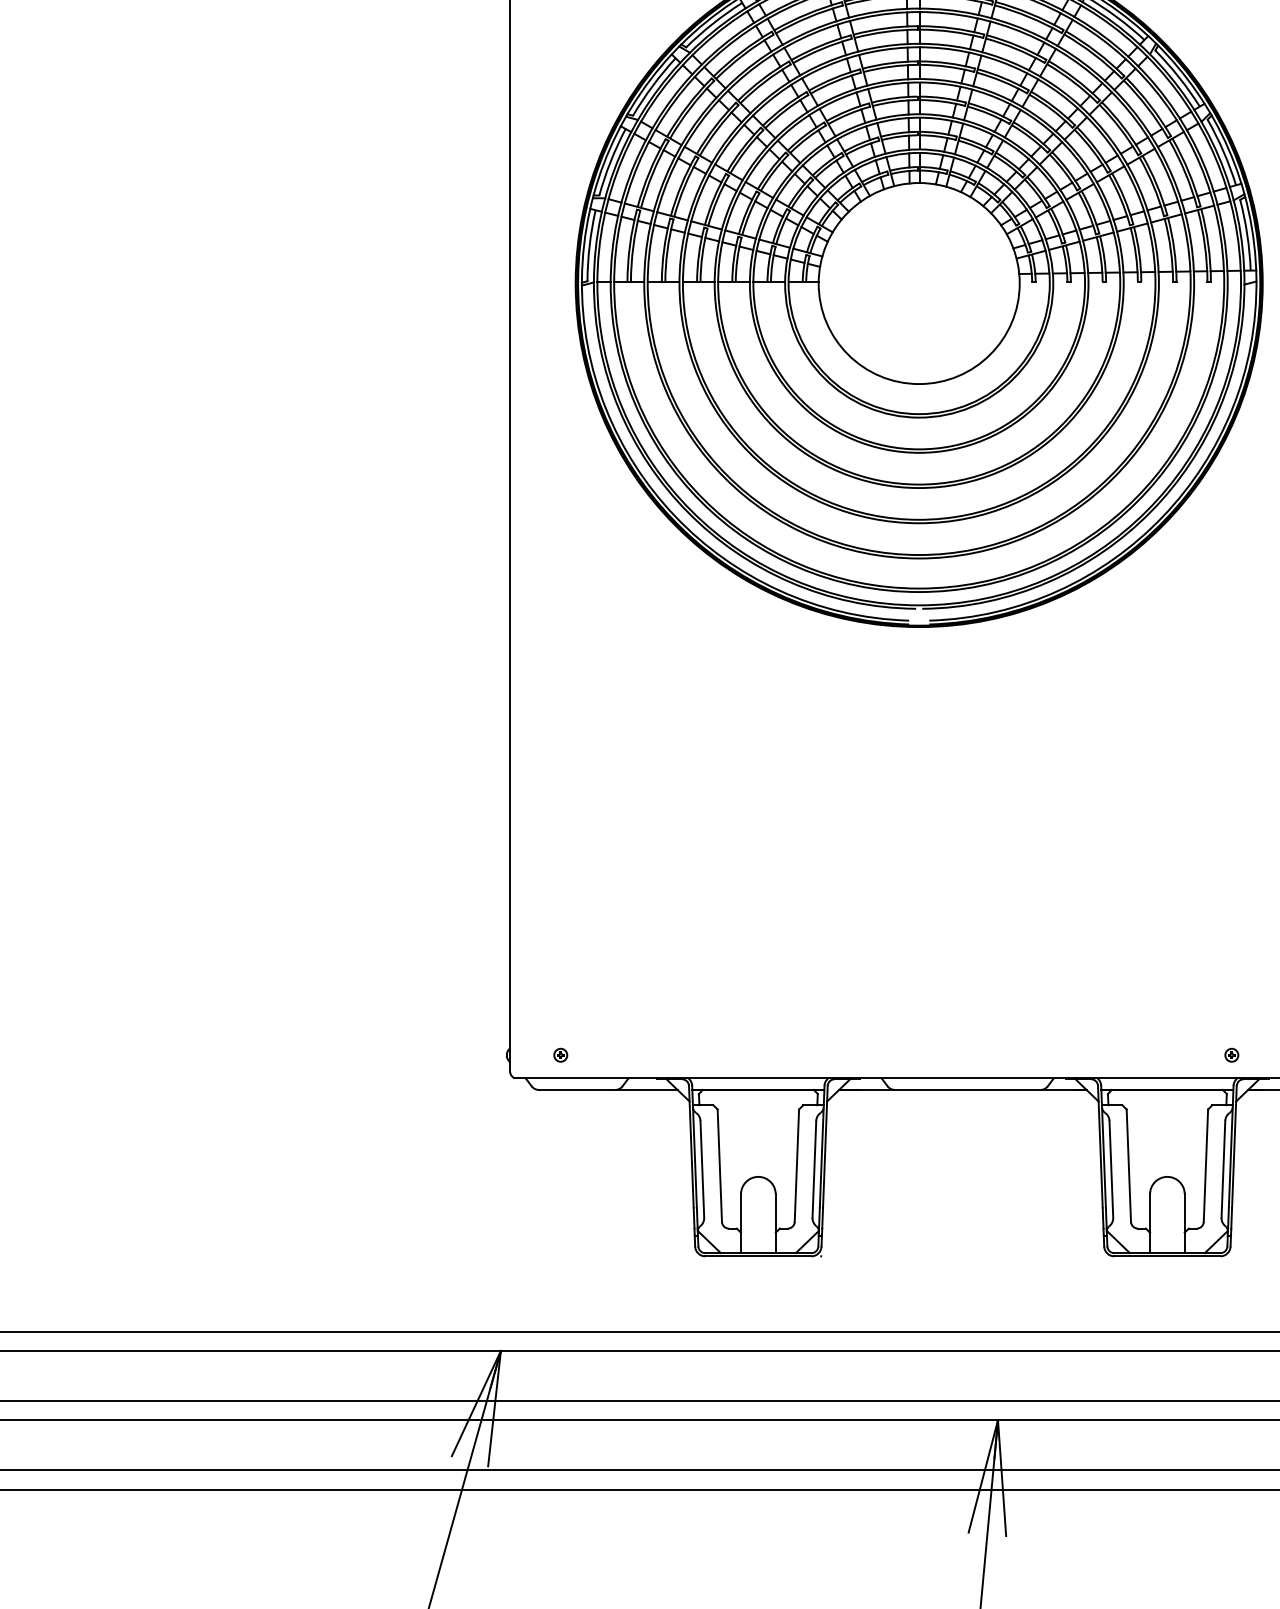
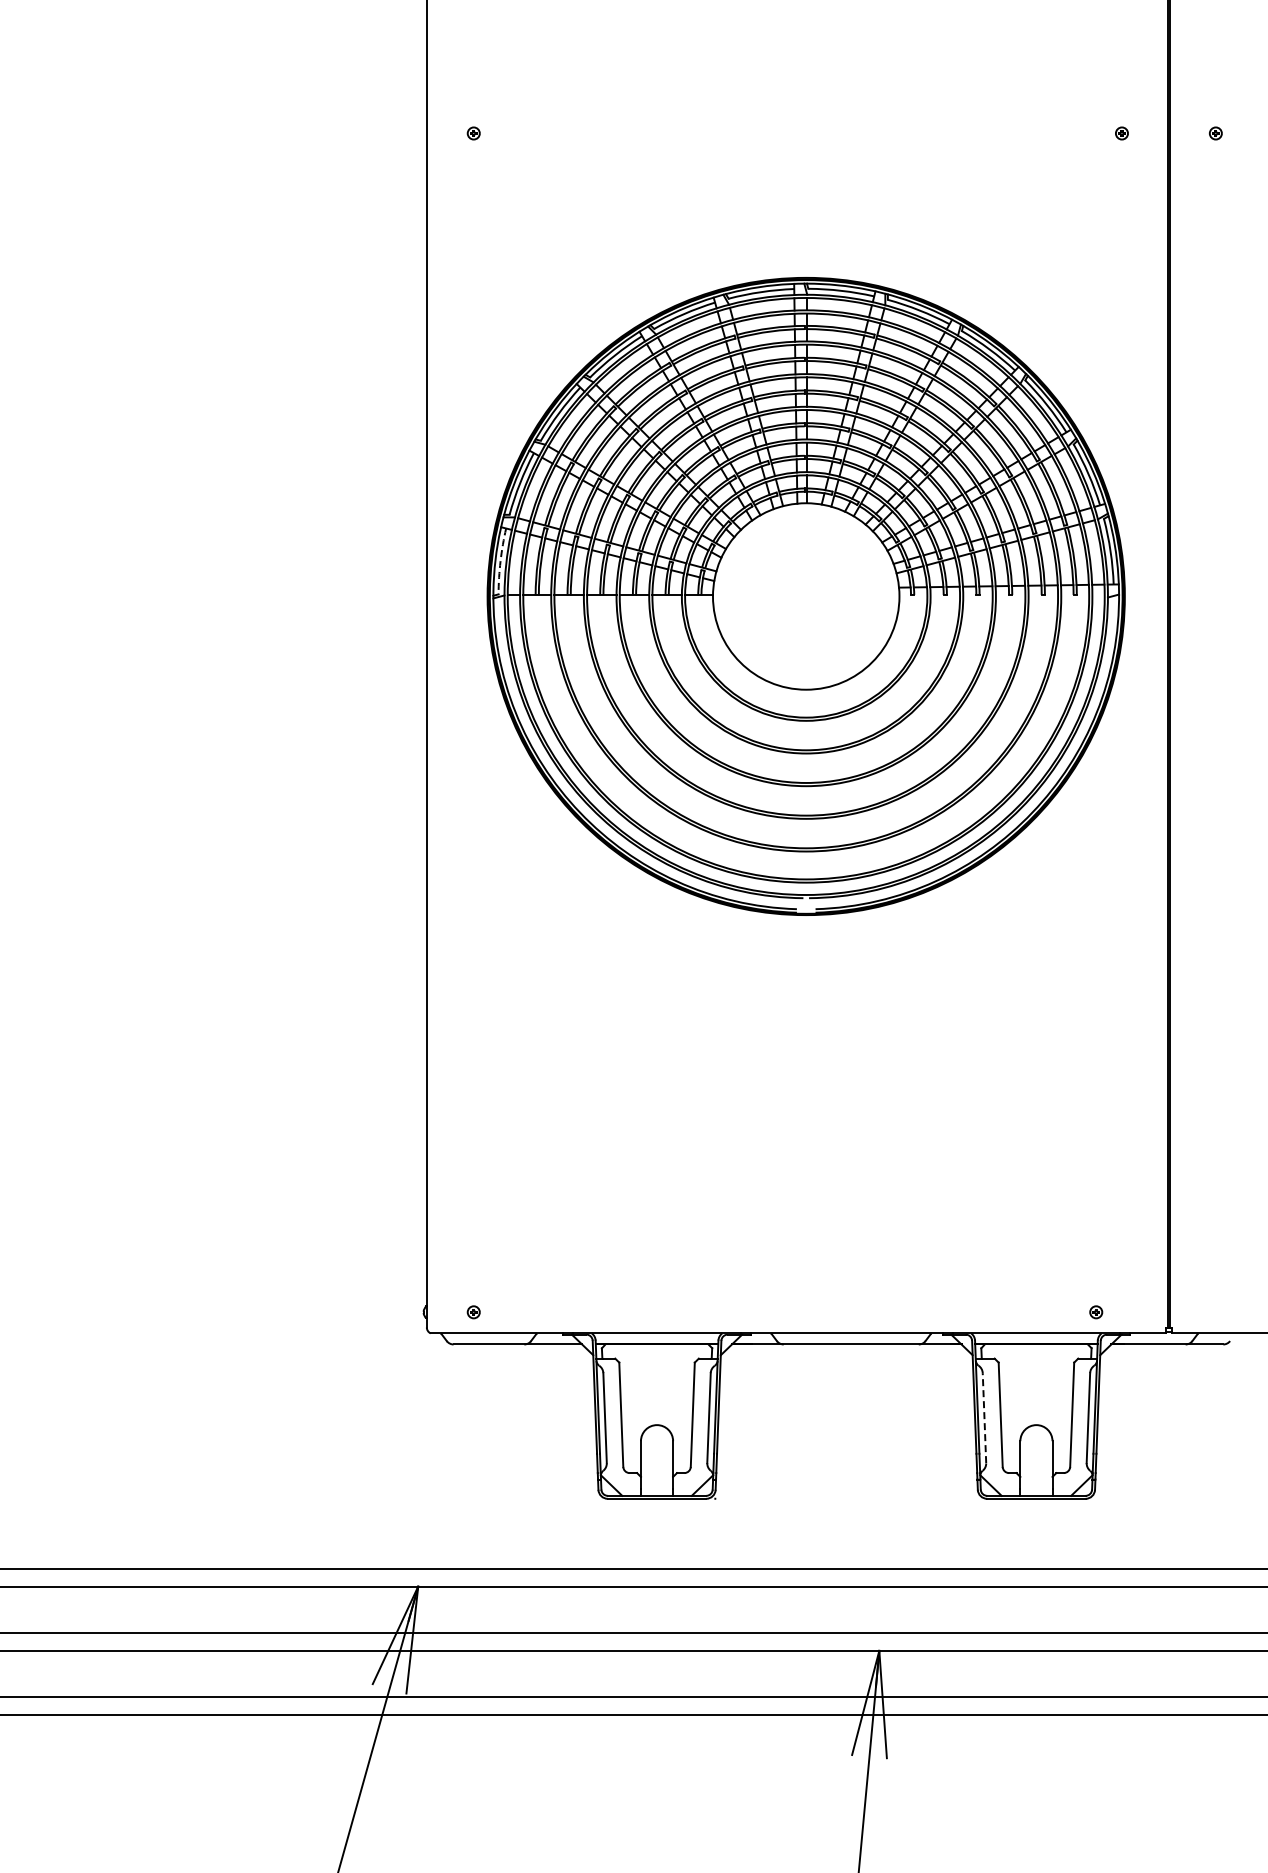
arc: (589, 245) -> (500, 561), solid -> dashed
line: (1111, 1168) -> (984, 1417), solid -> dashed

